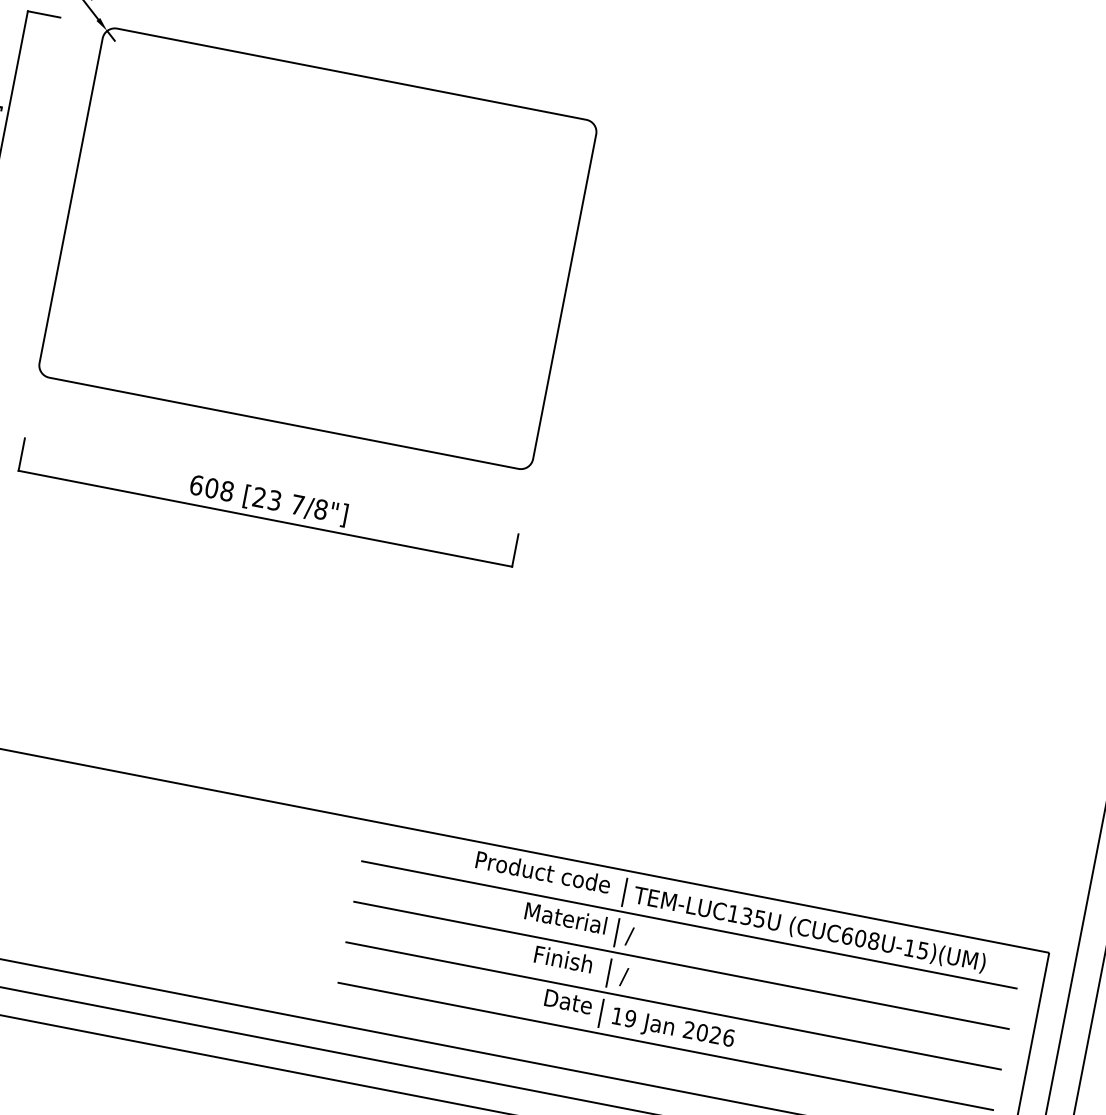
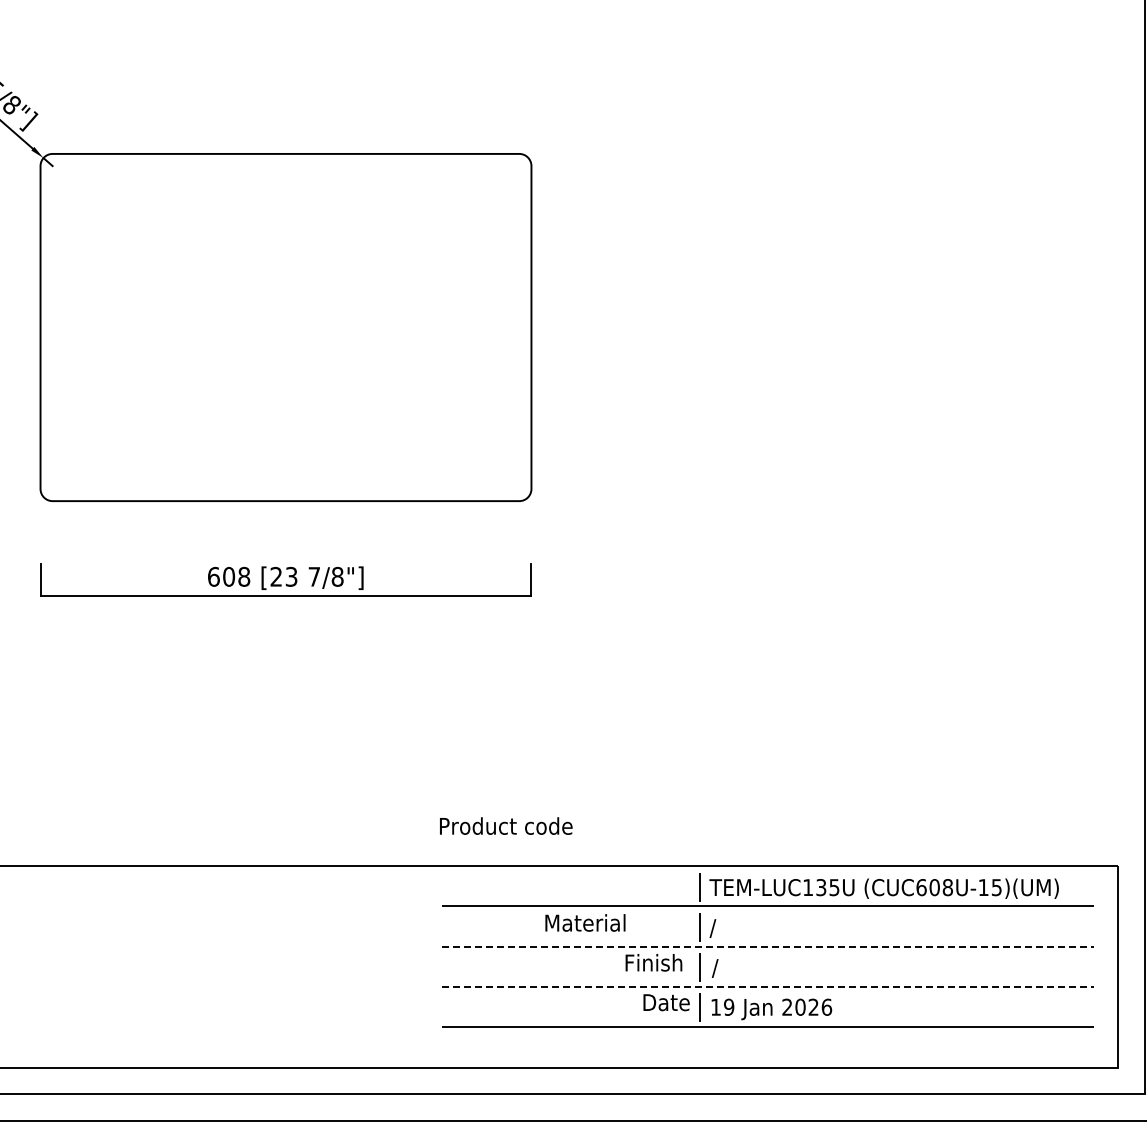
text: (543, 871) -> (506, 825), moved
text: (566, 917) -> (585, 922), moved
line: (682, 965) -> (768, 946), solid -> dashed
line: (674, 1005) -> (768, 986), solid -> dashed

